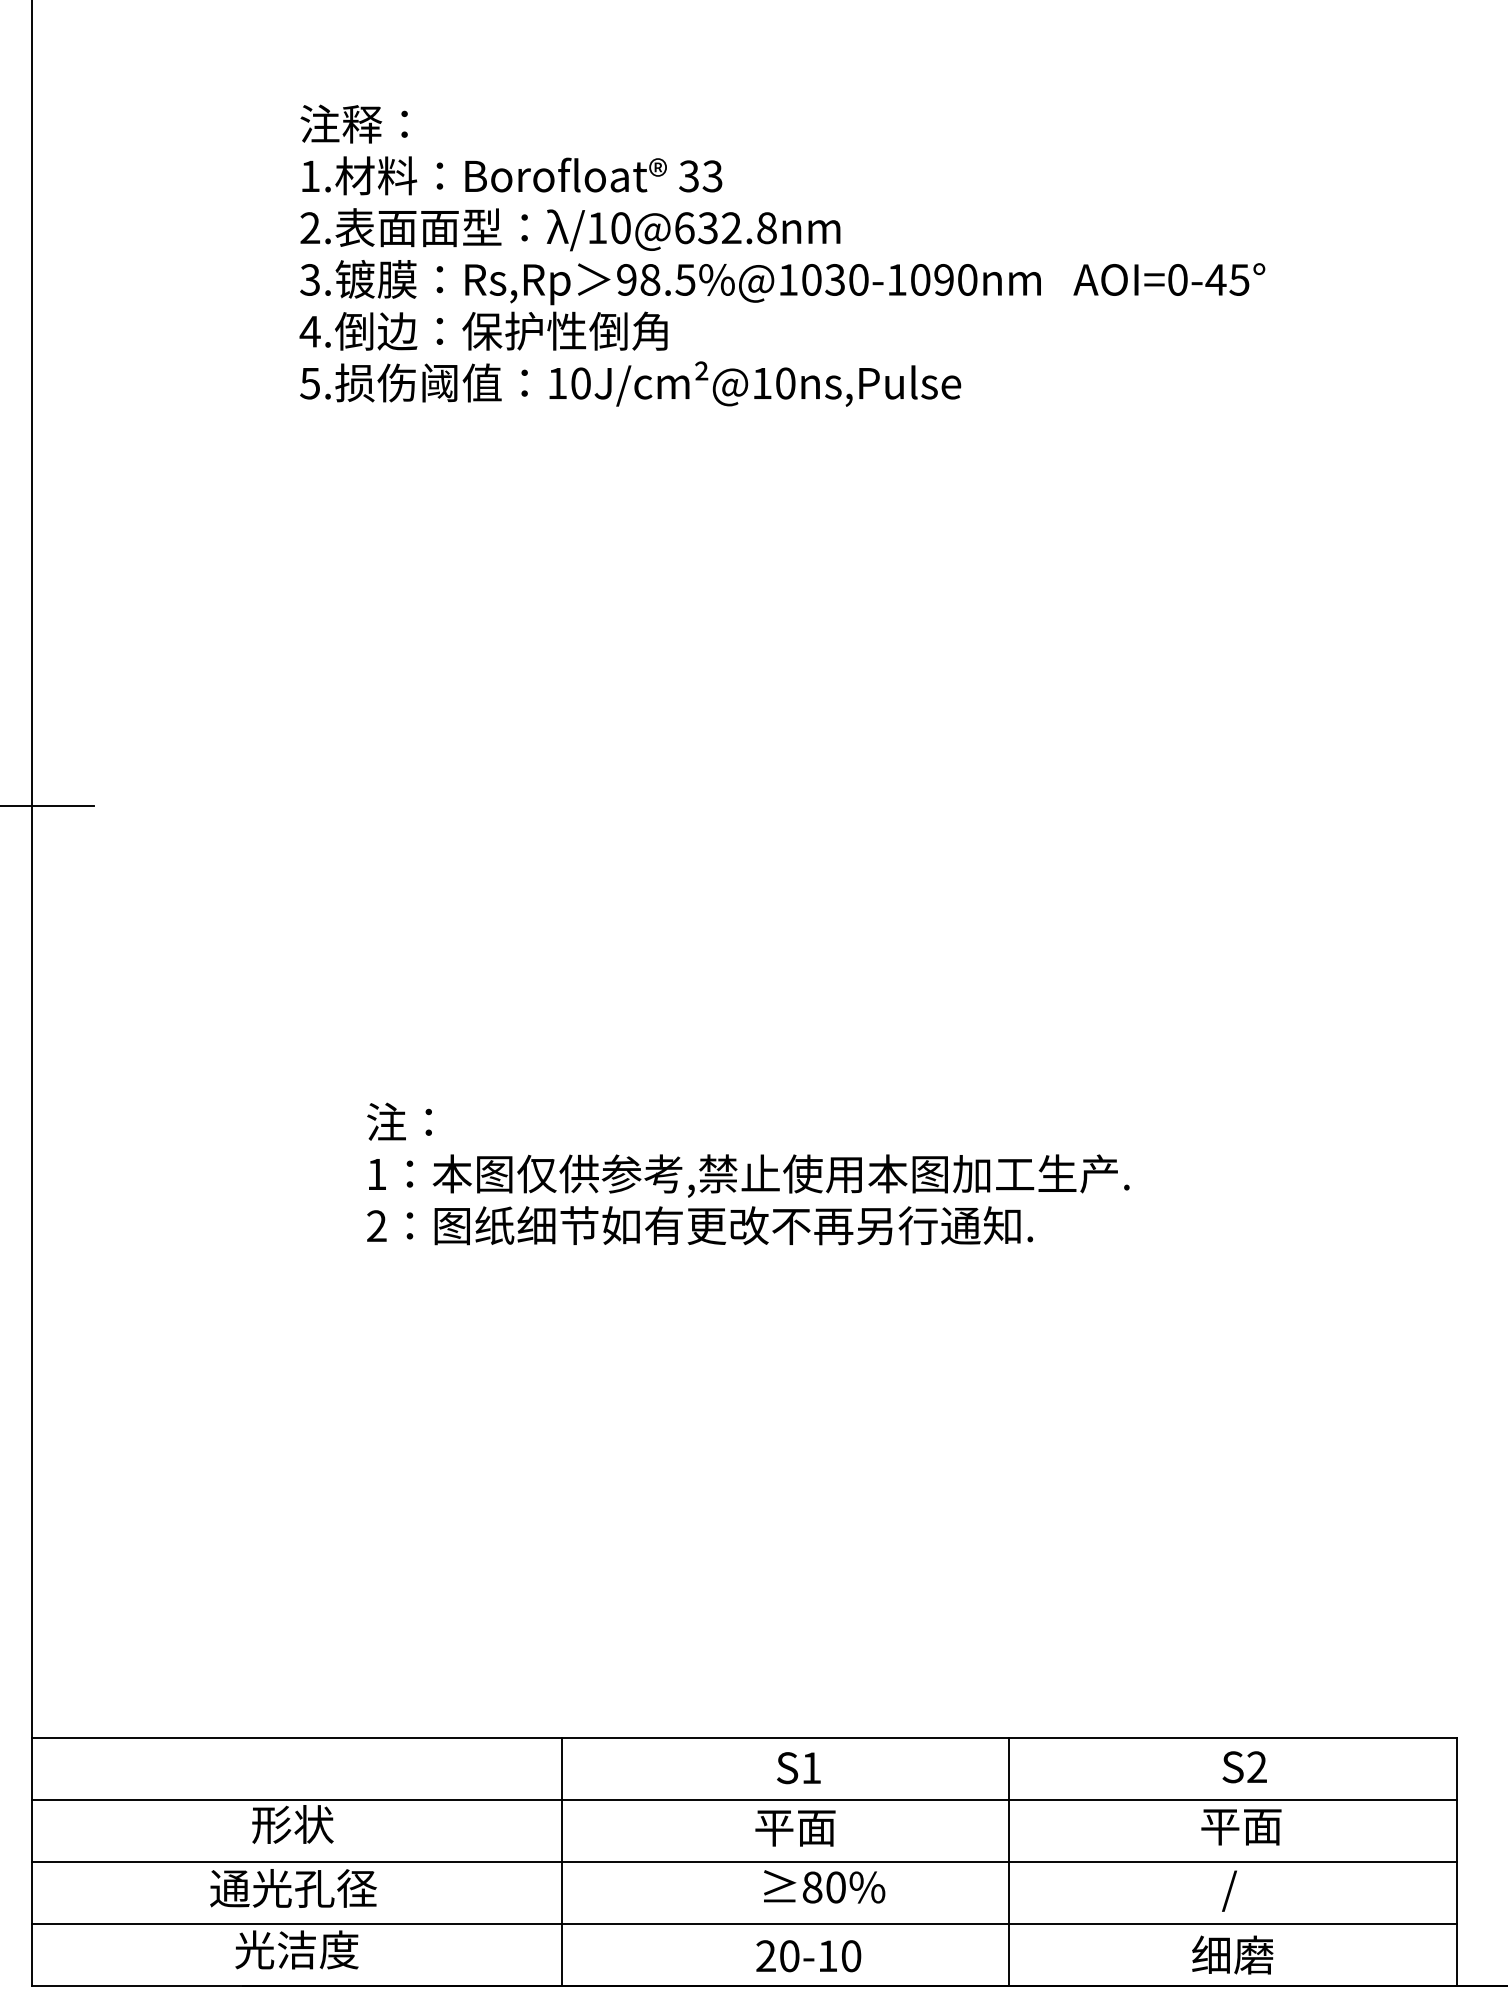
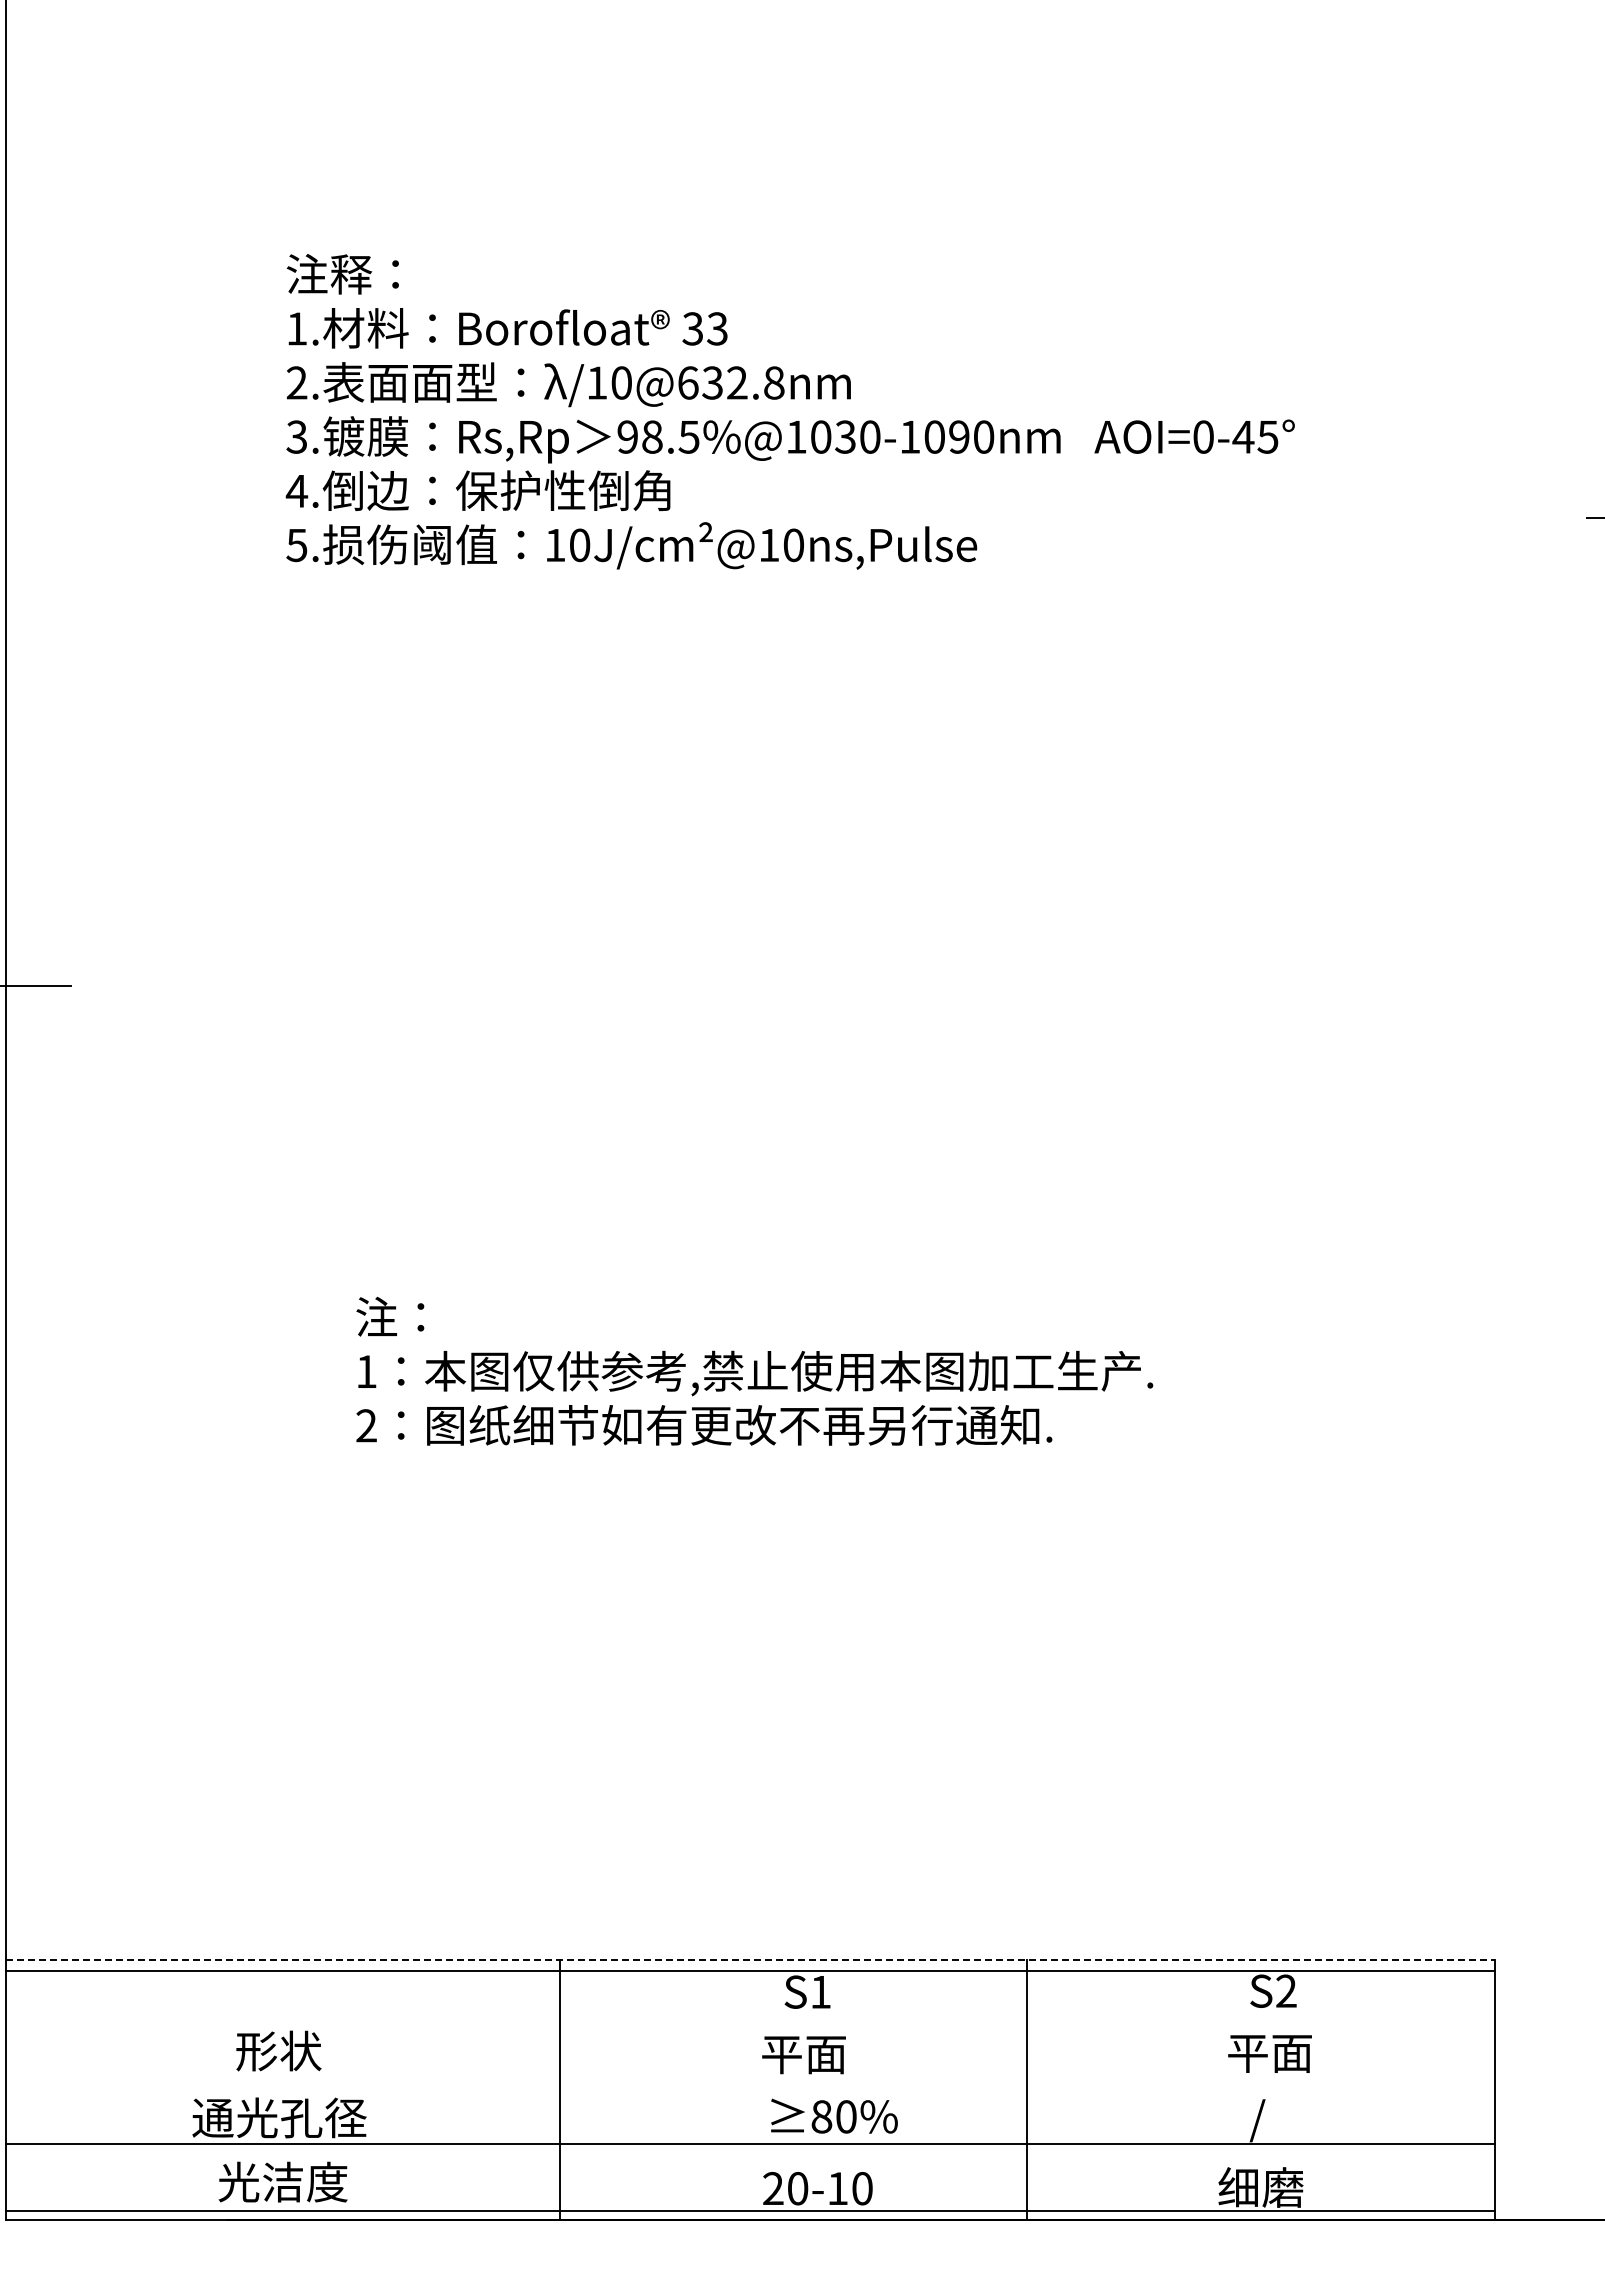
line: (745, 1737) -> (751, 1960), solid -> dashed
line: (744, 1800) -> (750, 1971), moved
line: (744, 1862) -> (750, 2144), moved
line: (744, 1924) -> (750, 2211), moved

